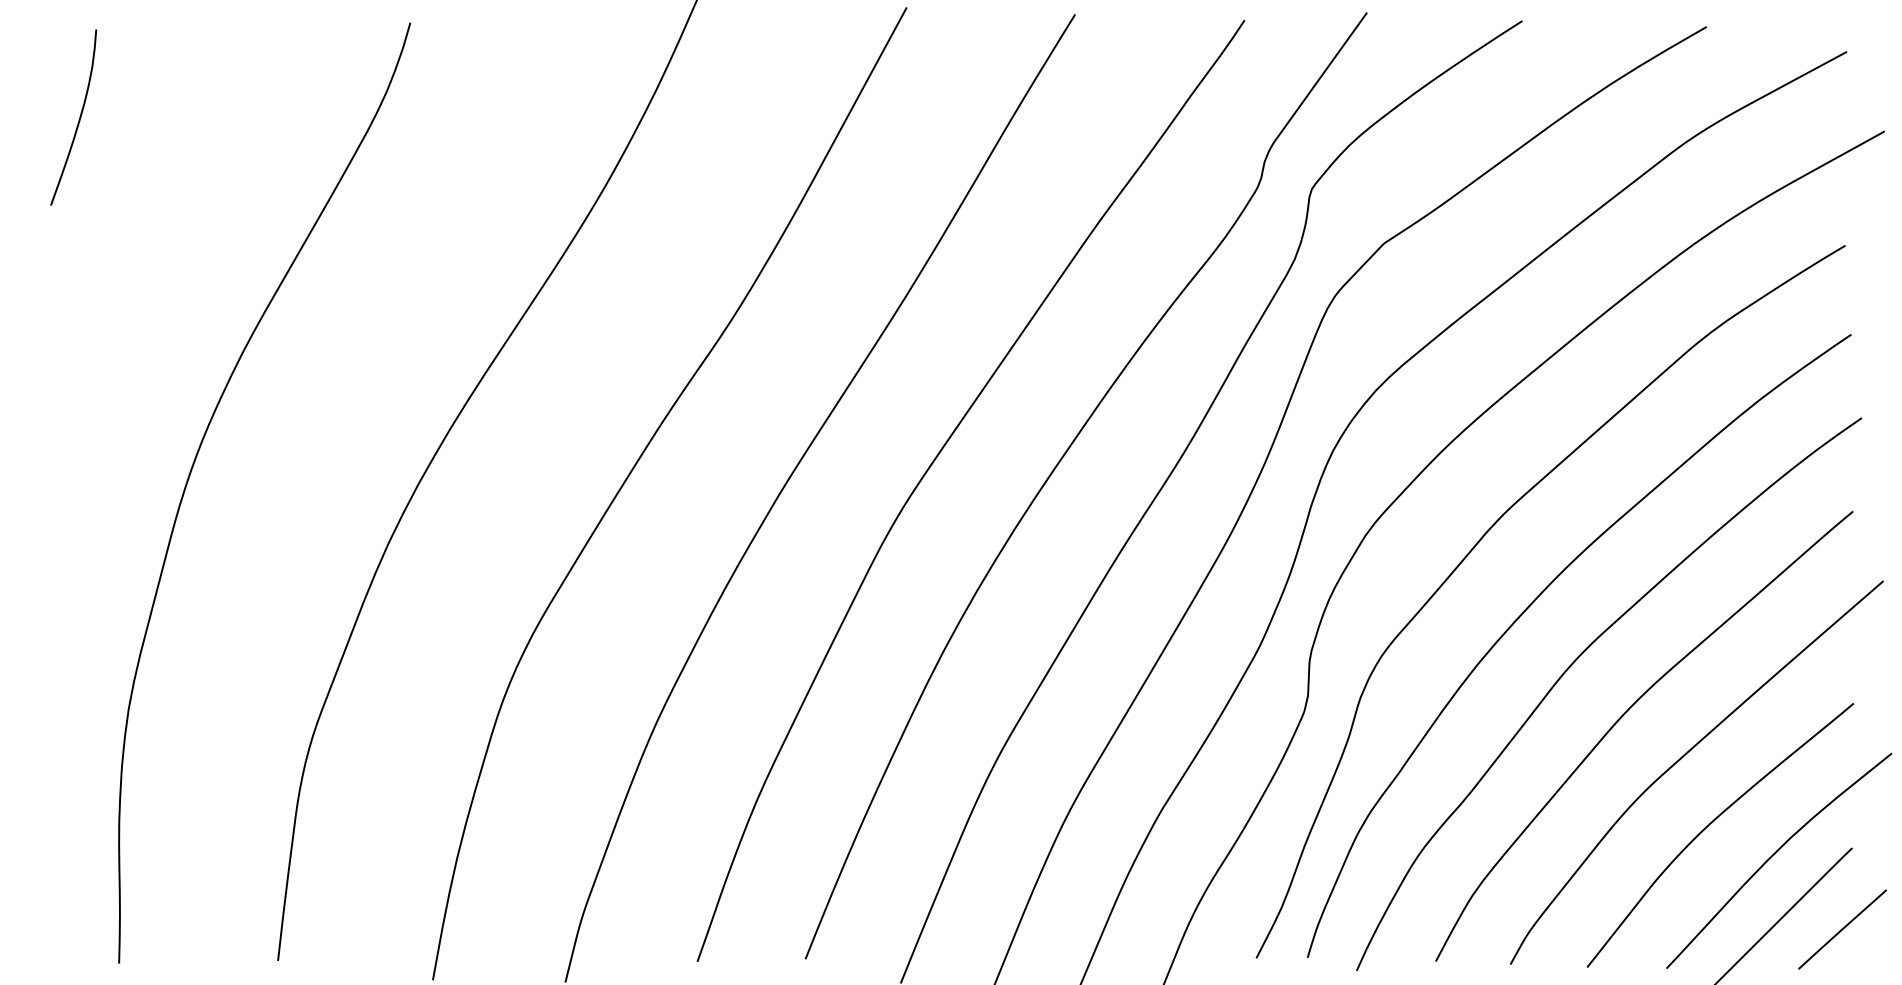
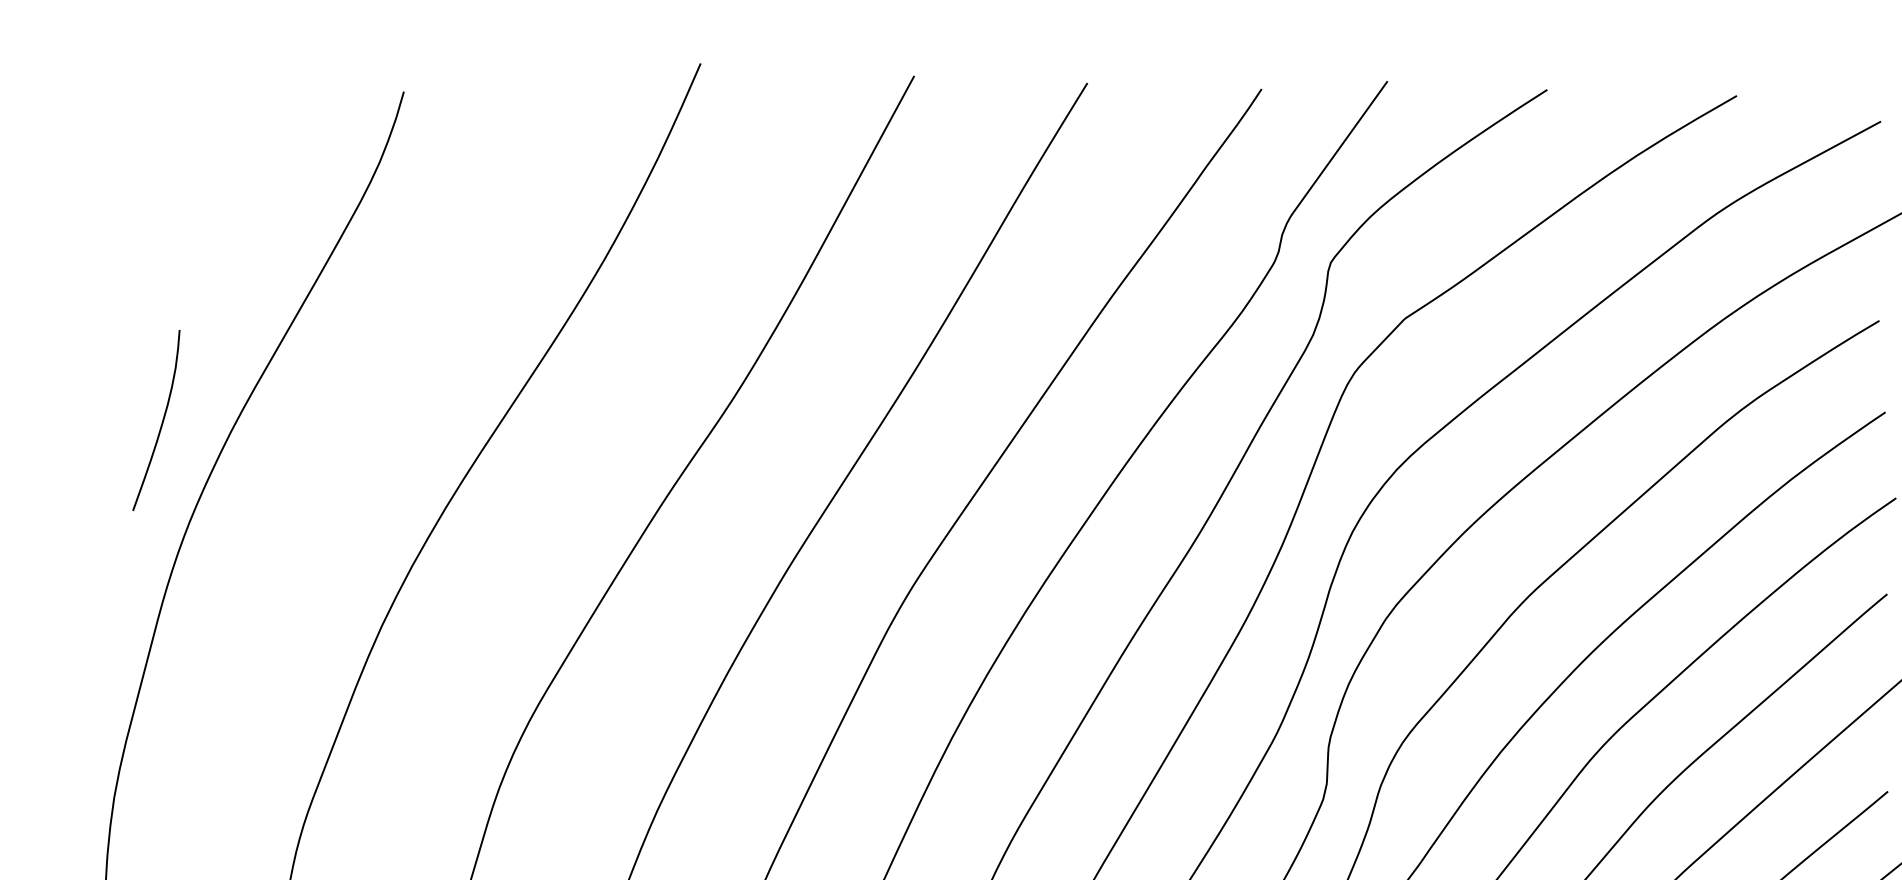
curve: (78, 119) -> (161, 422), moved

